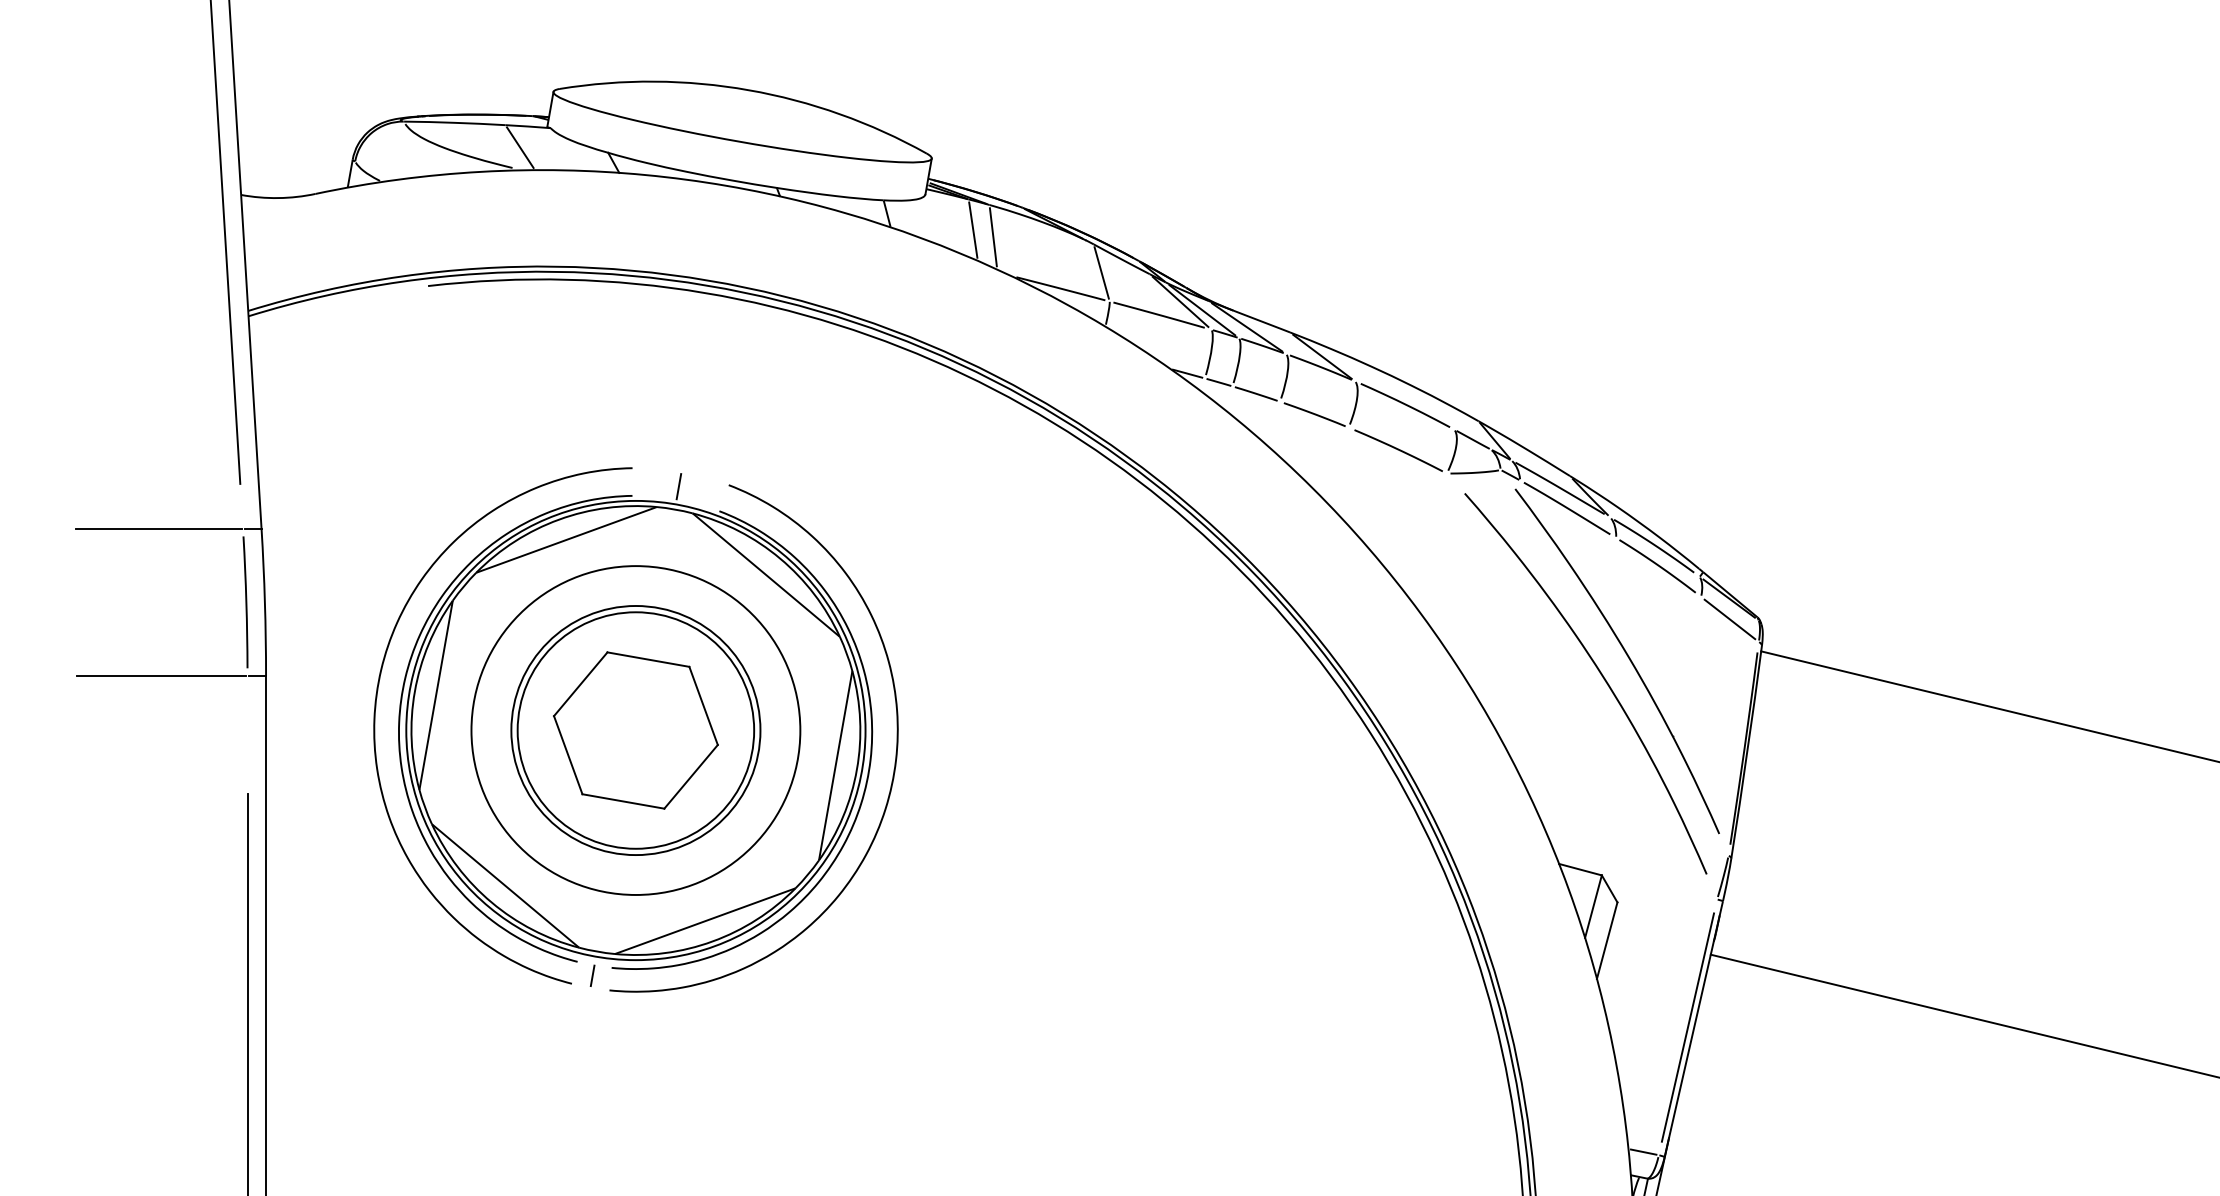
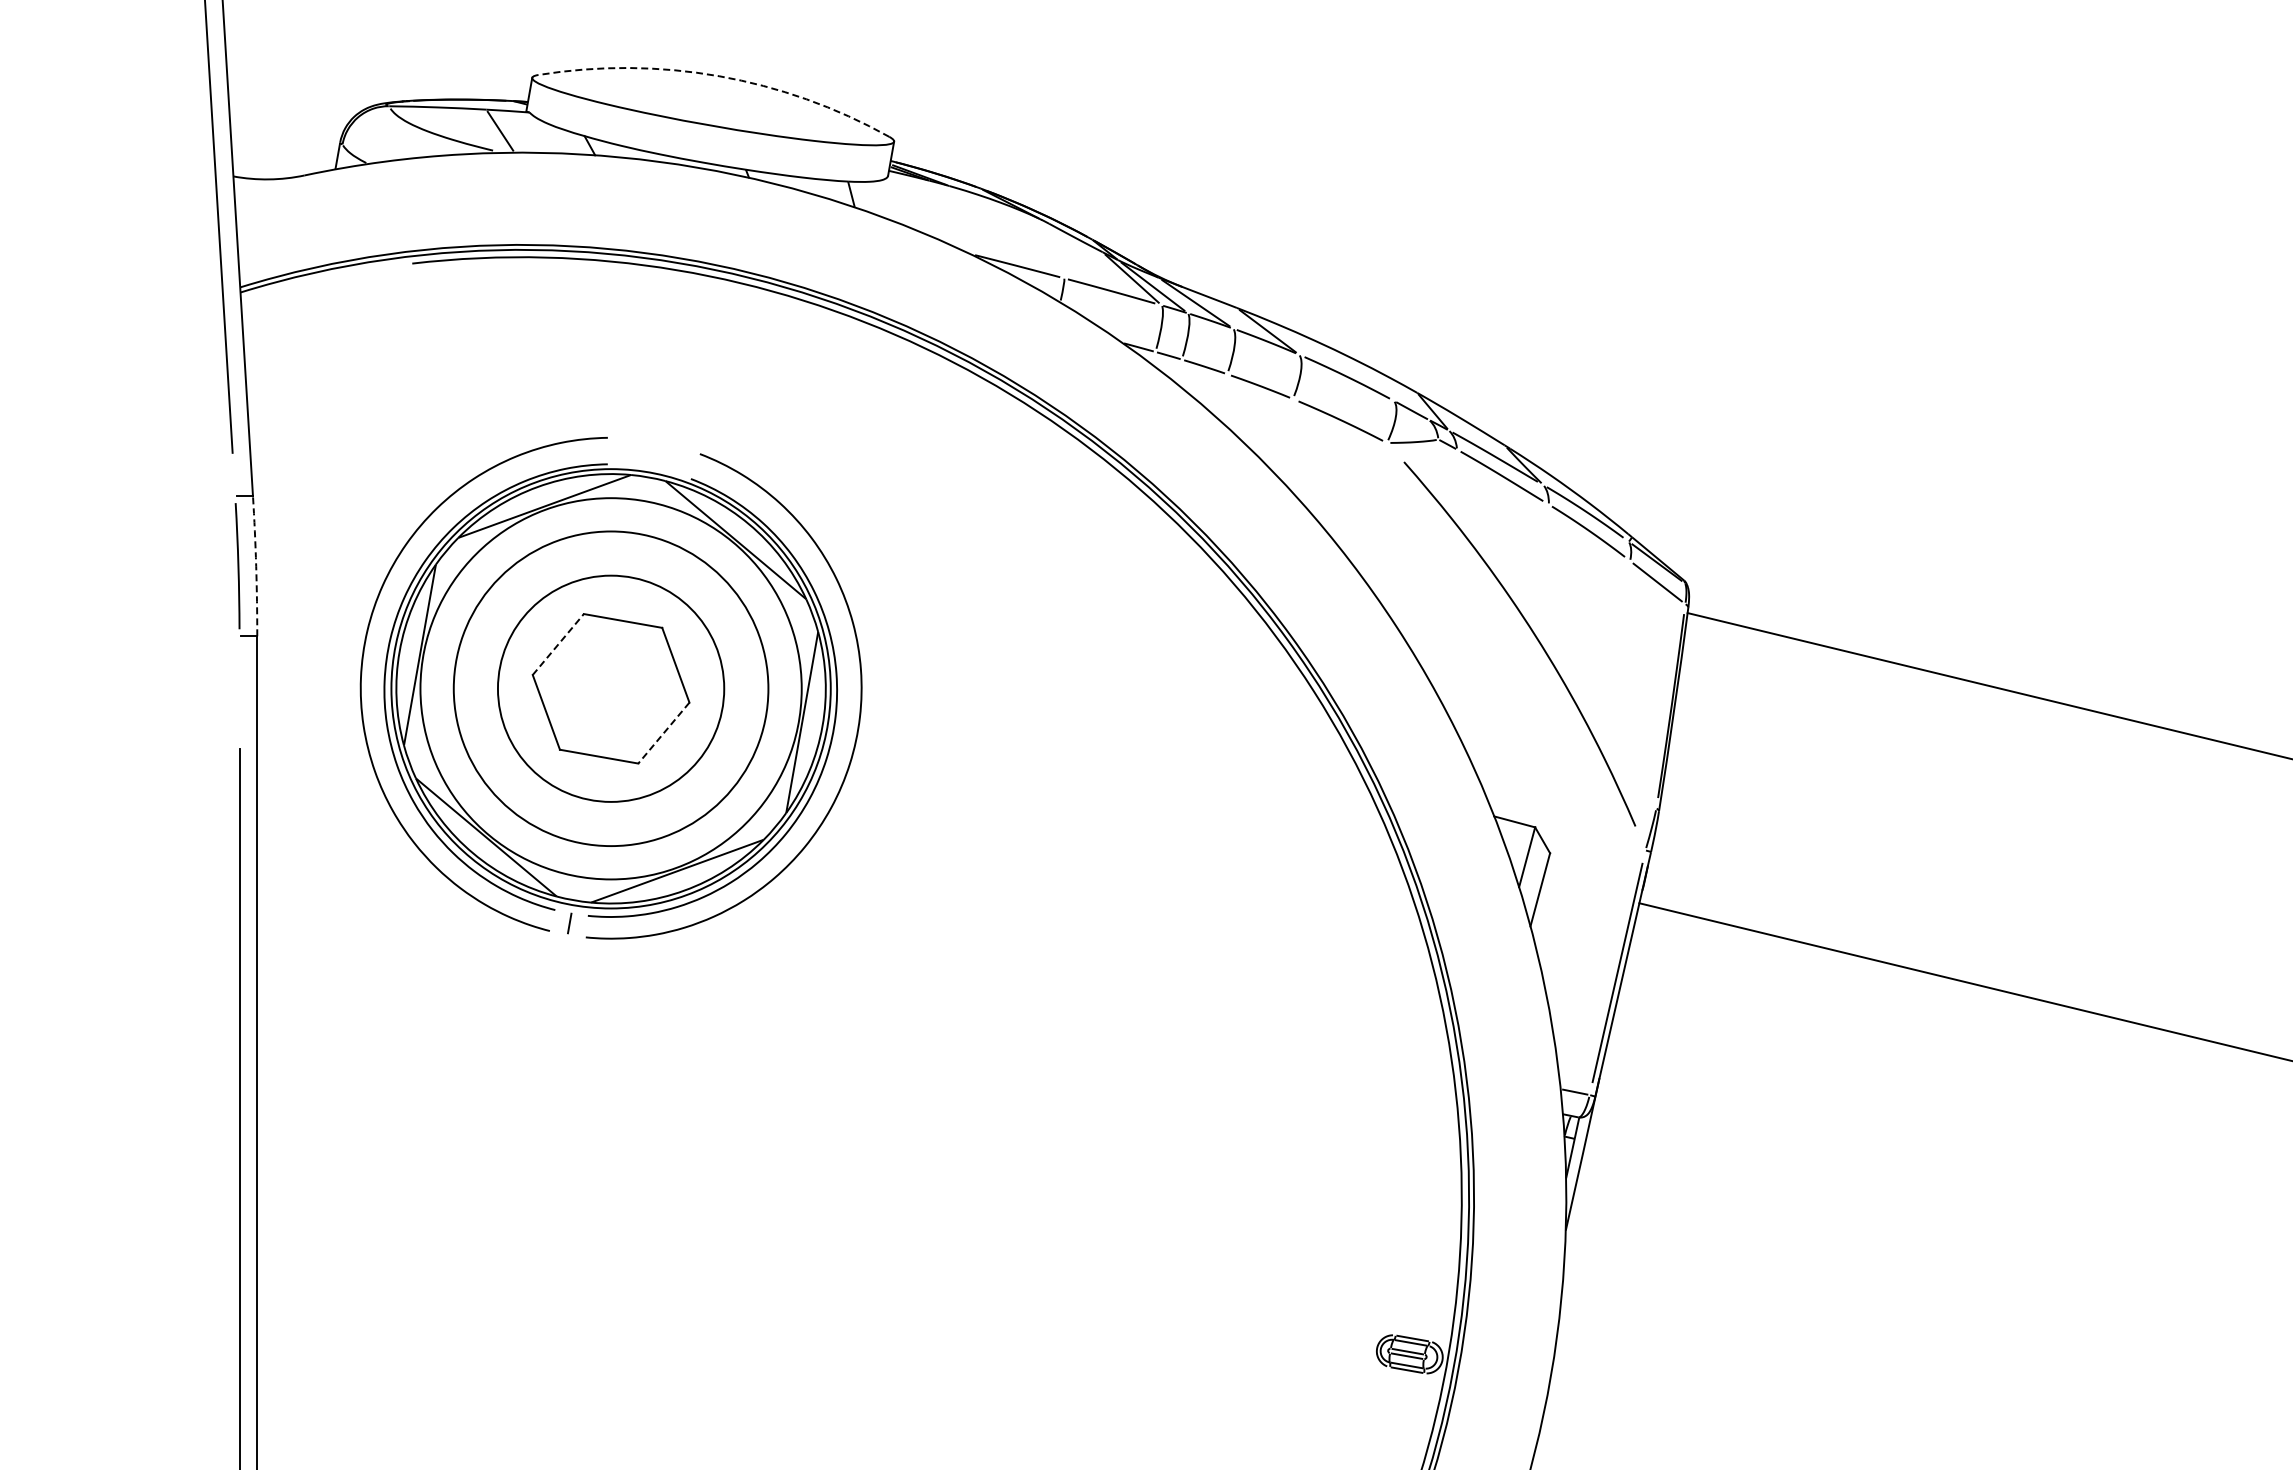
arc: (749, 90) -> (719, 76), solid -> dashed
line: (972, 229) -> (933, 209), removed
line: (992, 236) -> (952, 216), removed
line: (1101, 272) -> (1056, 250), removed
line: (679, 486) -> (652, 455), removed
line: (158, 529) -> (154, 496), removed
arc: (265, 602) -> (256, 566), solid -> dashed
part: (1627, 657) -> (1559, 618), removed
line: (161, 675) -> (157, 636), removed
line: (580, 684) -> (558, 644), solid -> dashed
circle: (635, 730) -> (610, 688), size x1.6
line: (690, 777) -> (663, 733), solid -> dashed

